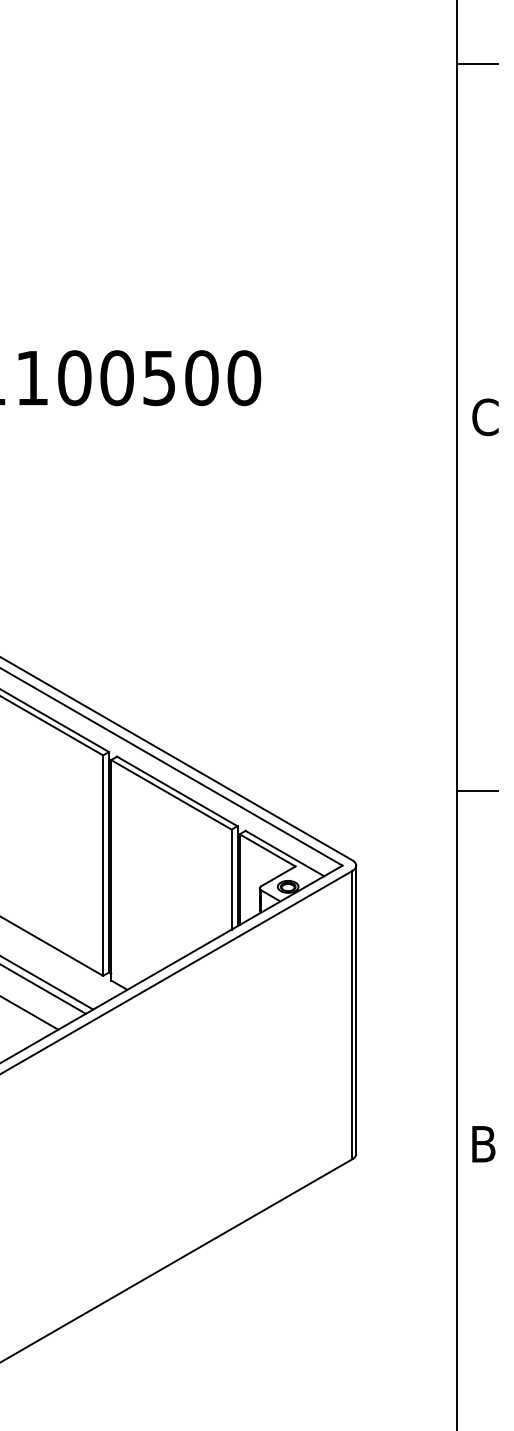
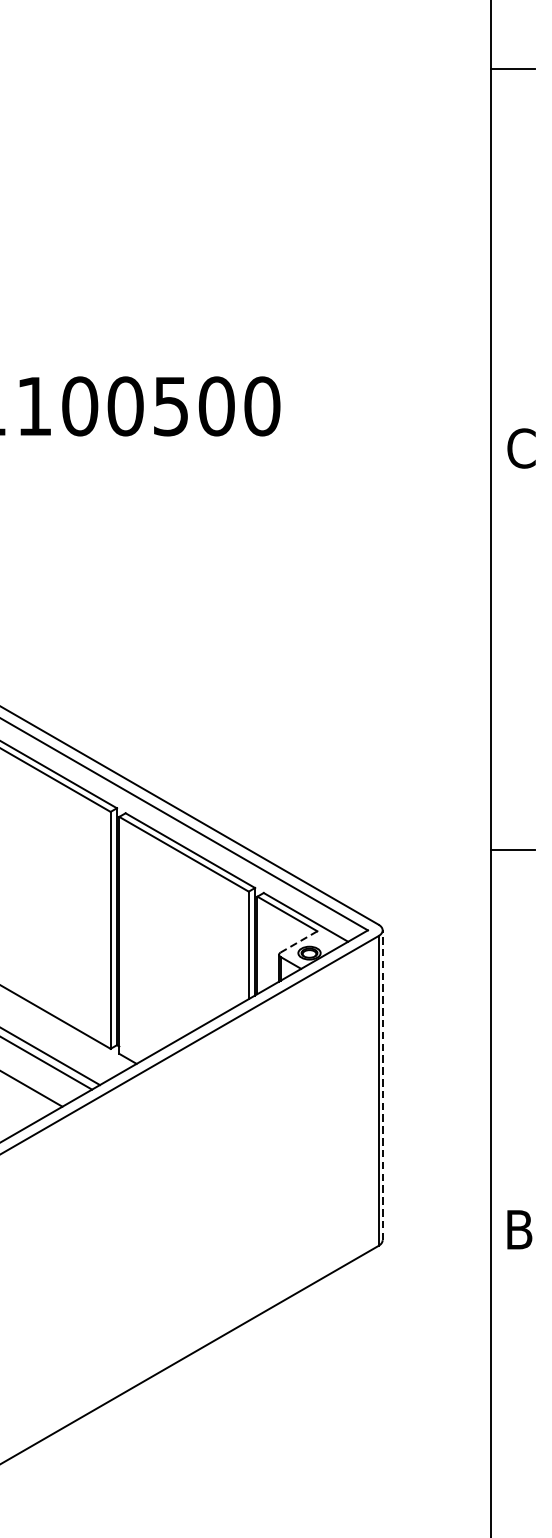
line: (278, 876) -> (299, 942), solid -> dashed
line: (356, 1009) -> (382, 1084), solid -> dashed

